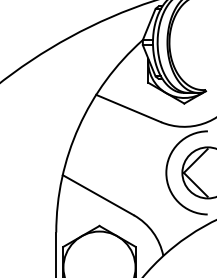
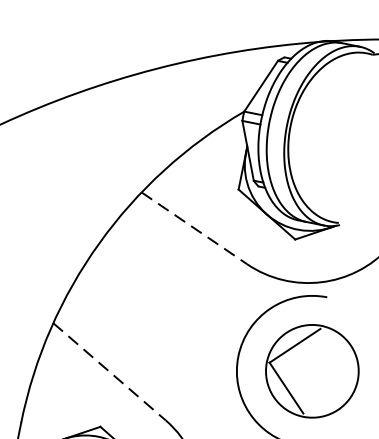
line: (129, 108) -> (195, 228), solid -> dashed
line: (98, 195) -> (109, 372), solid -> dashed

